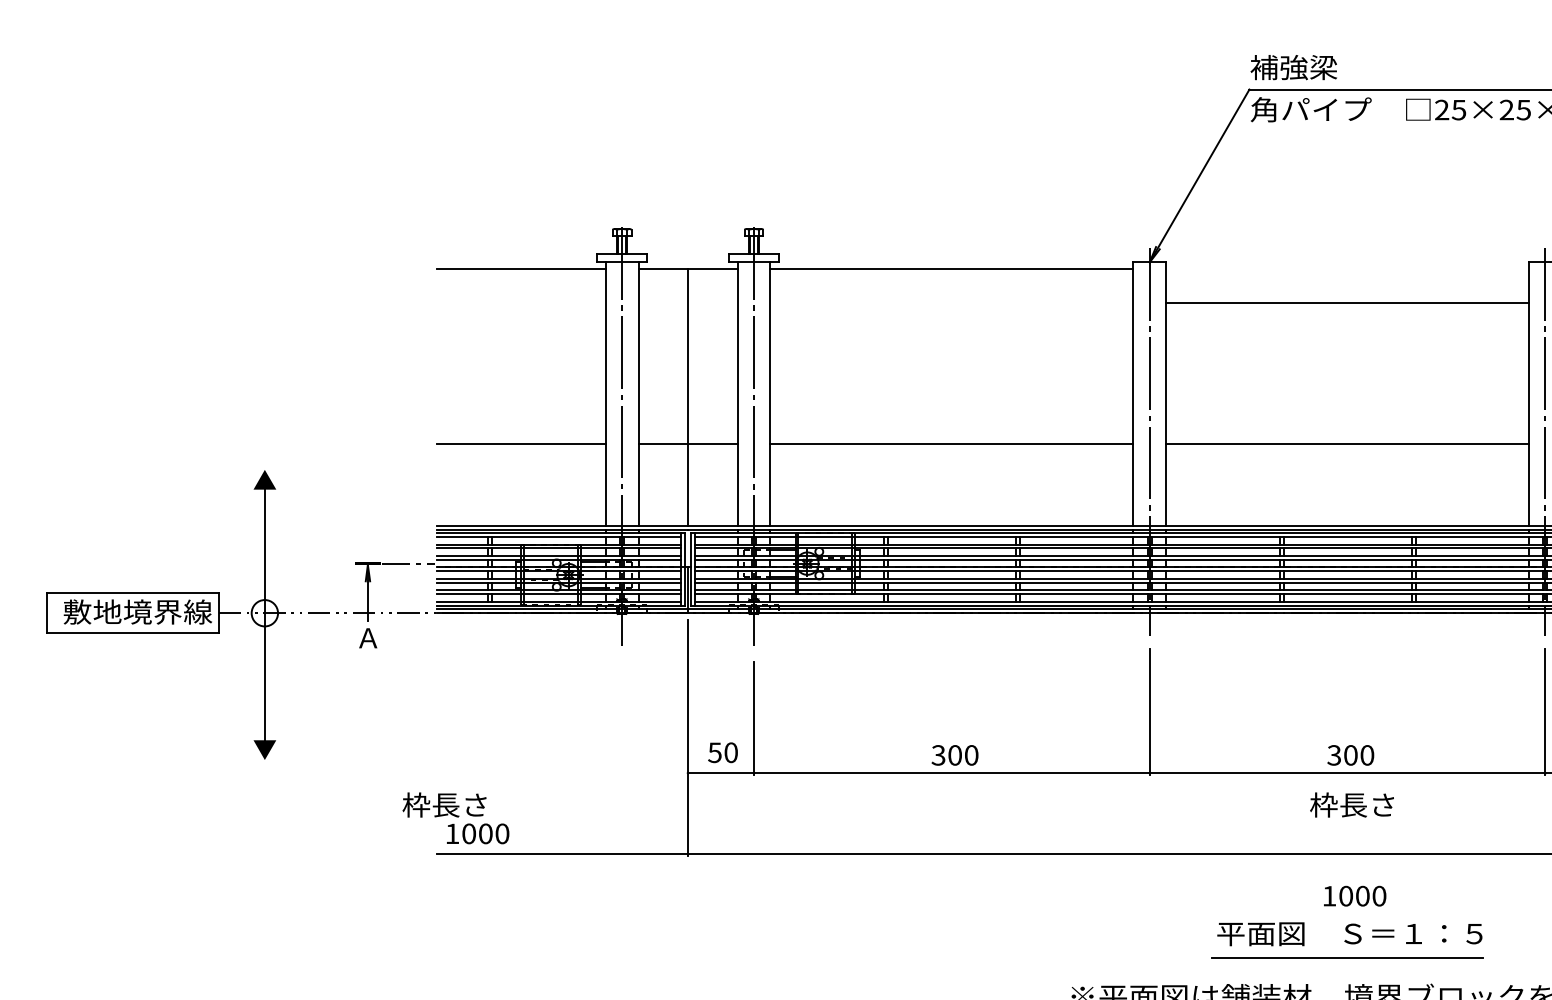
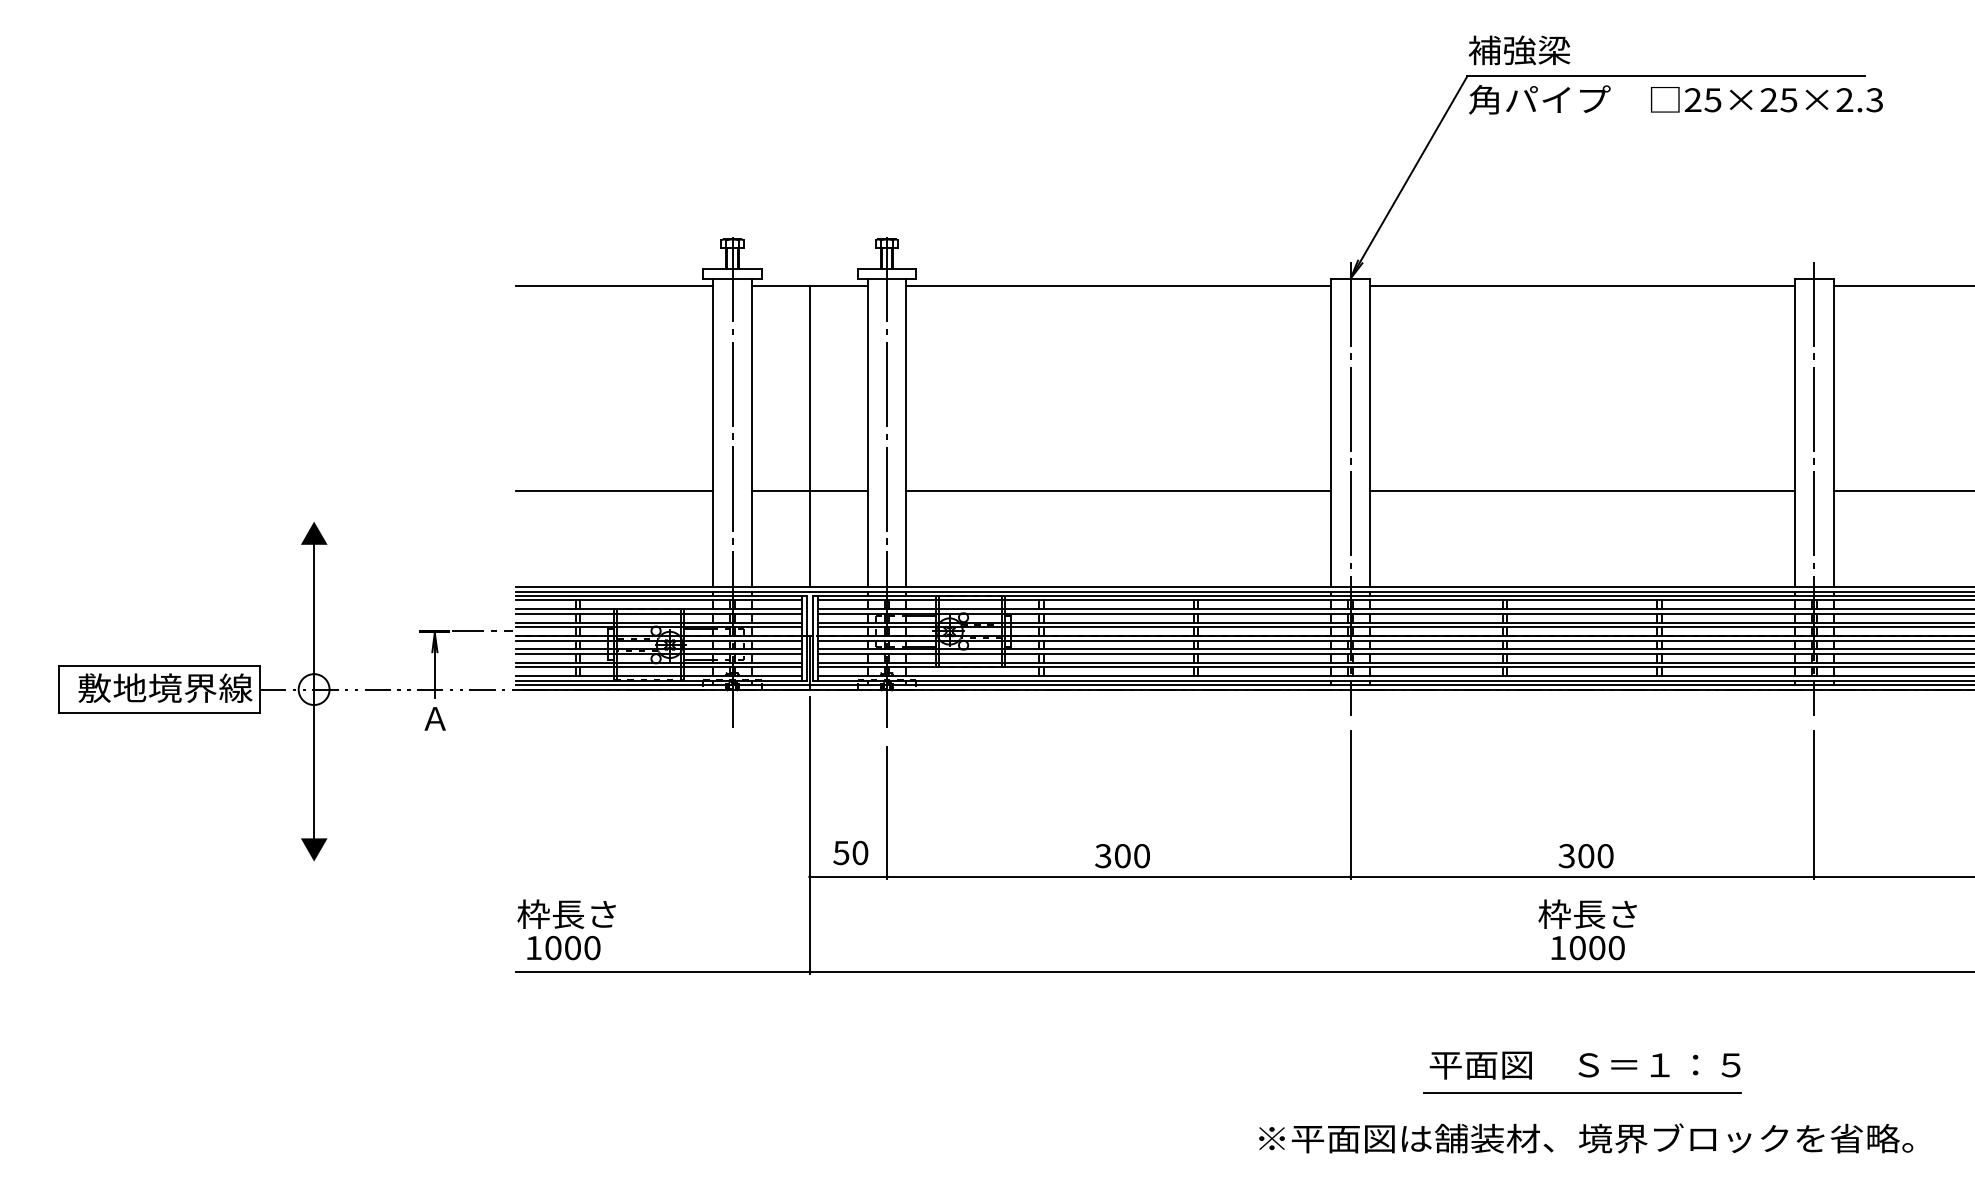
line: (1346, 303) -> (1581, 286), moved
text: (444, 804) -> (566, 913), moved
text: (1354, 896) -> (1587, 948), moved

